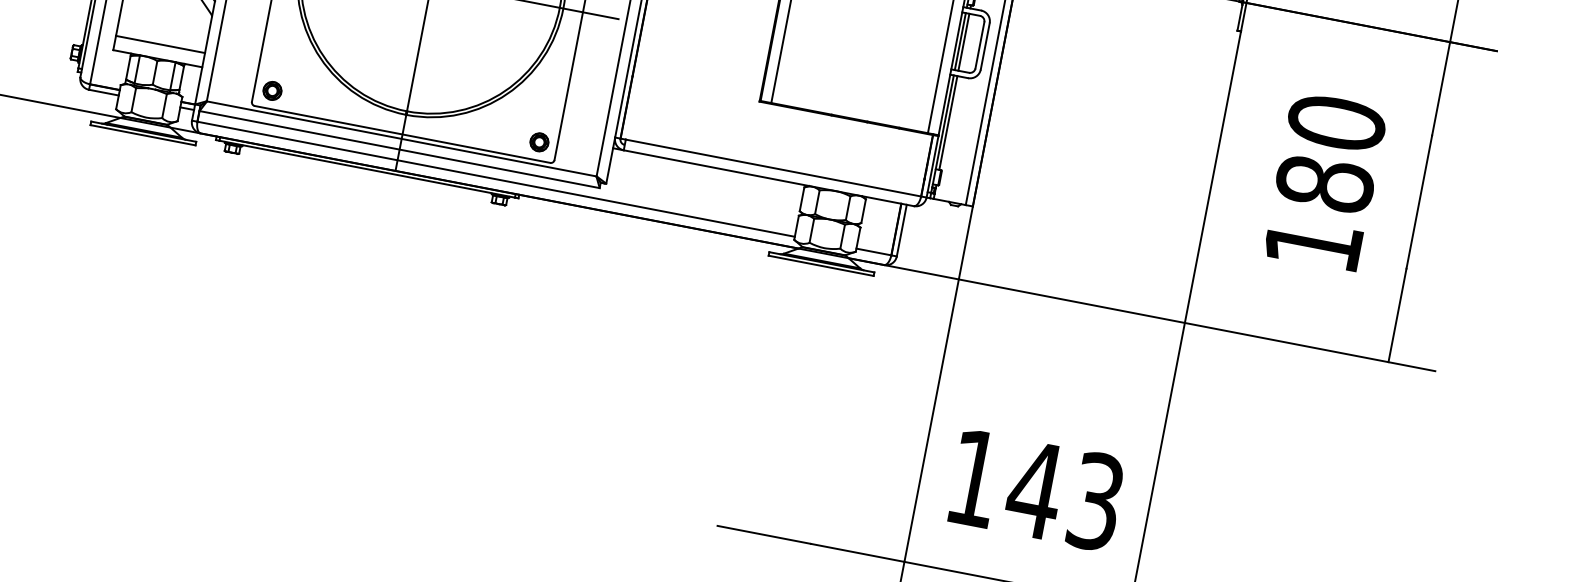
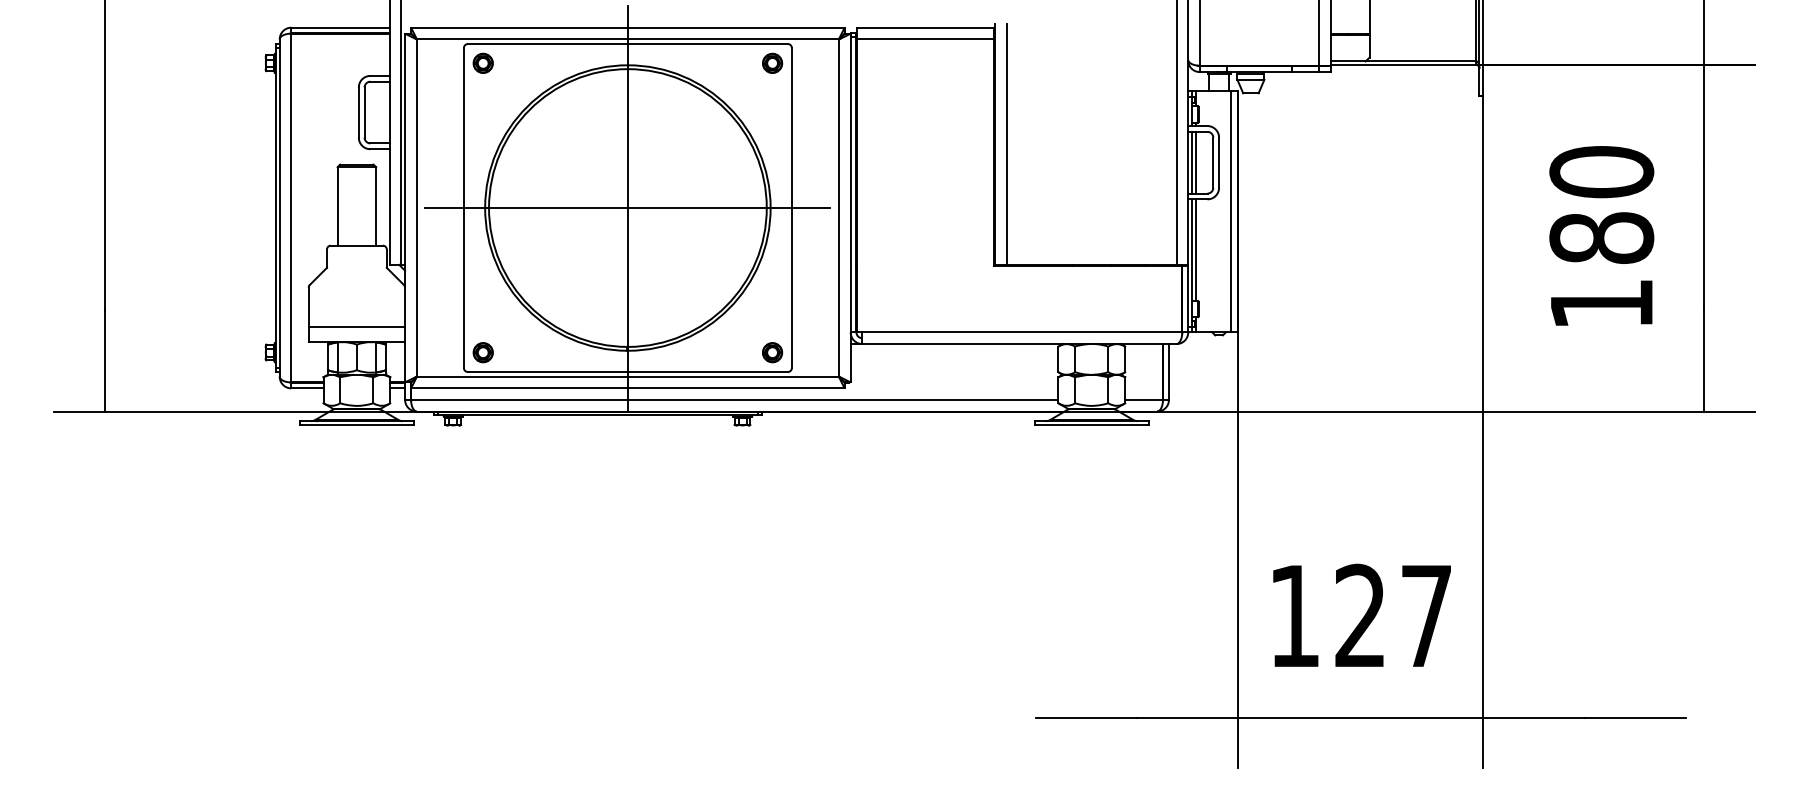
text: (1064, 495) -> (1392, 615), 143 -> 127

